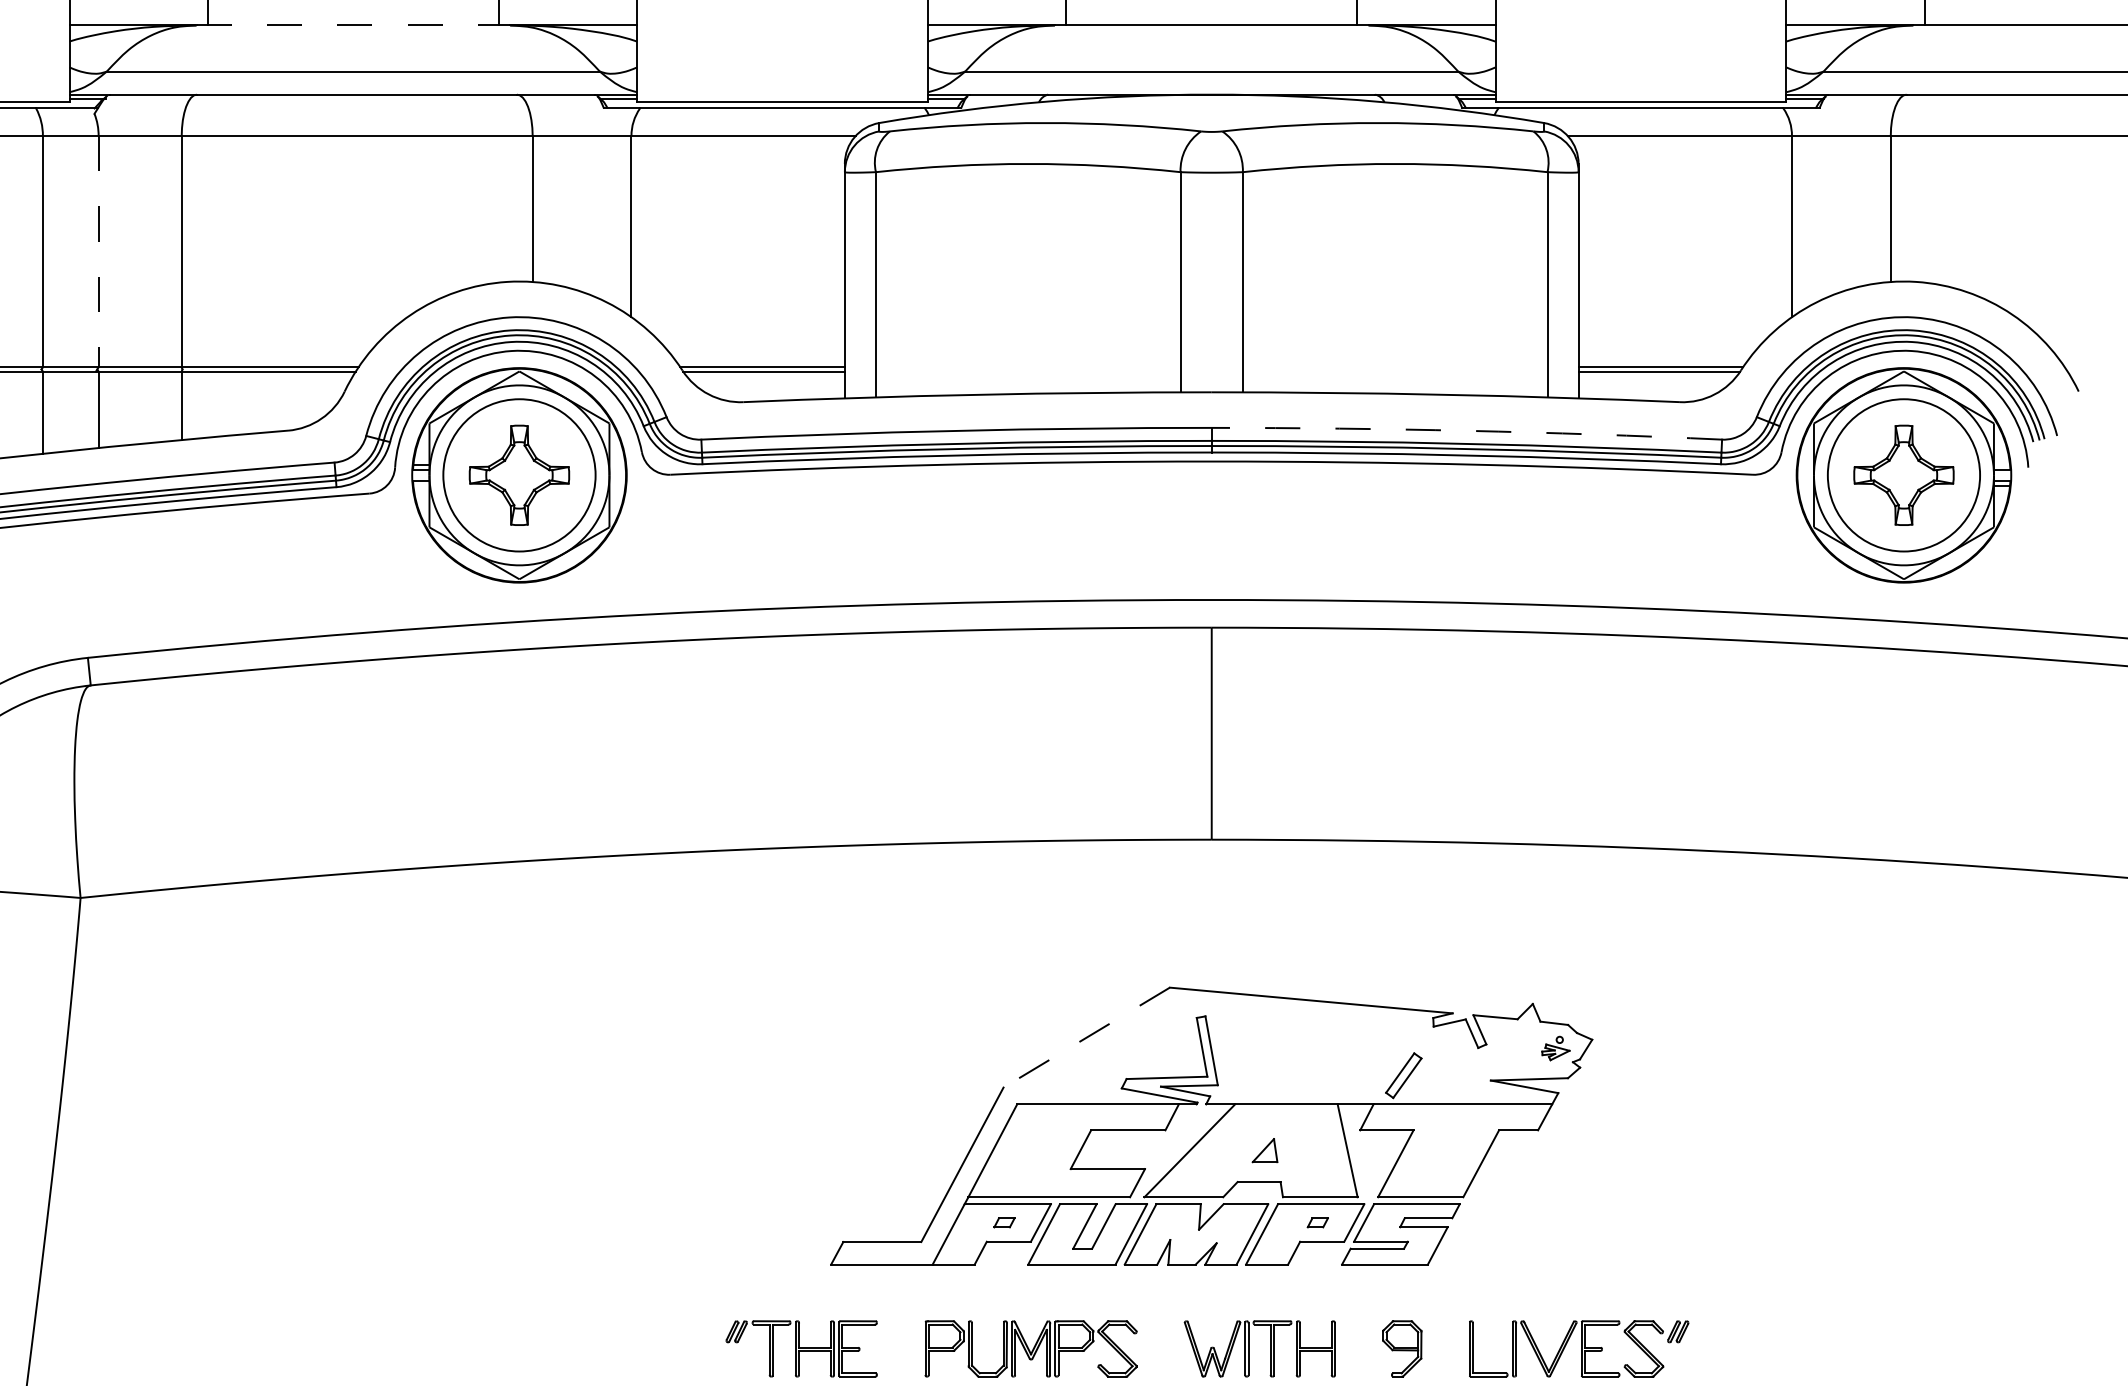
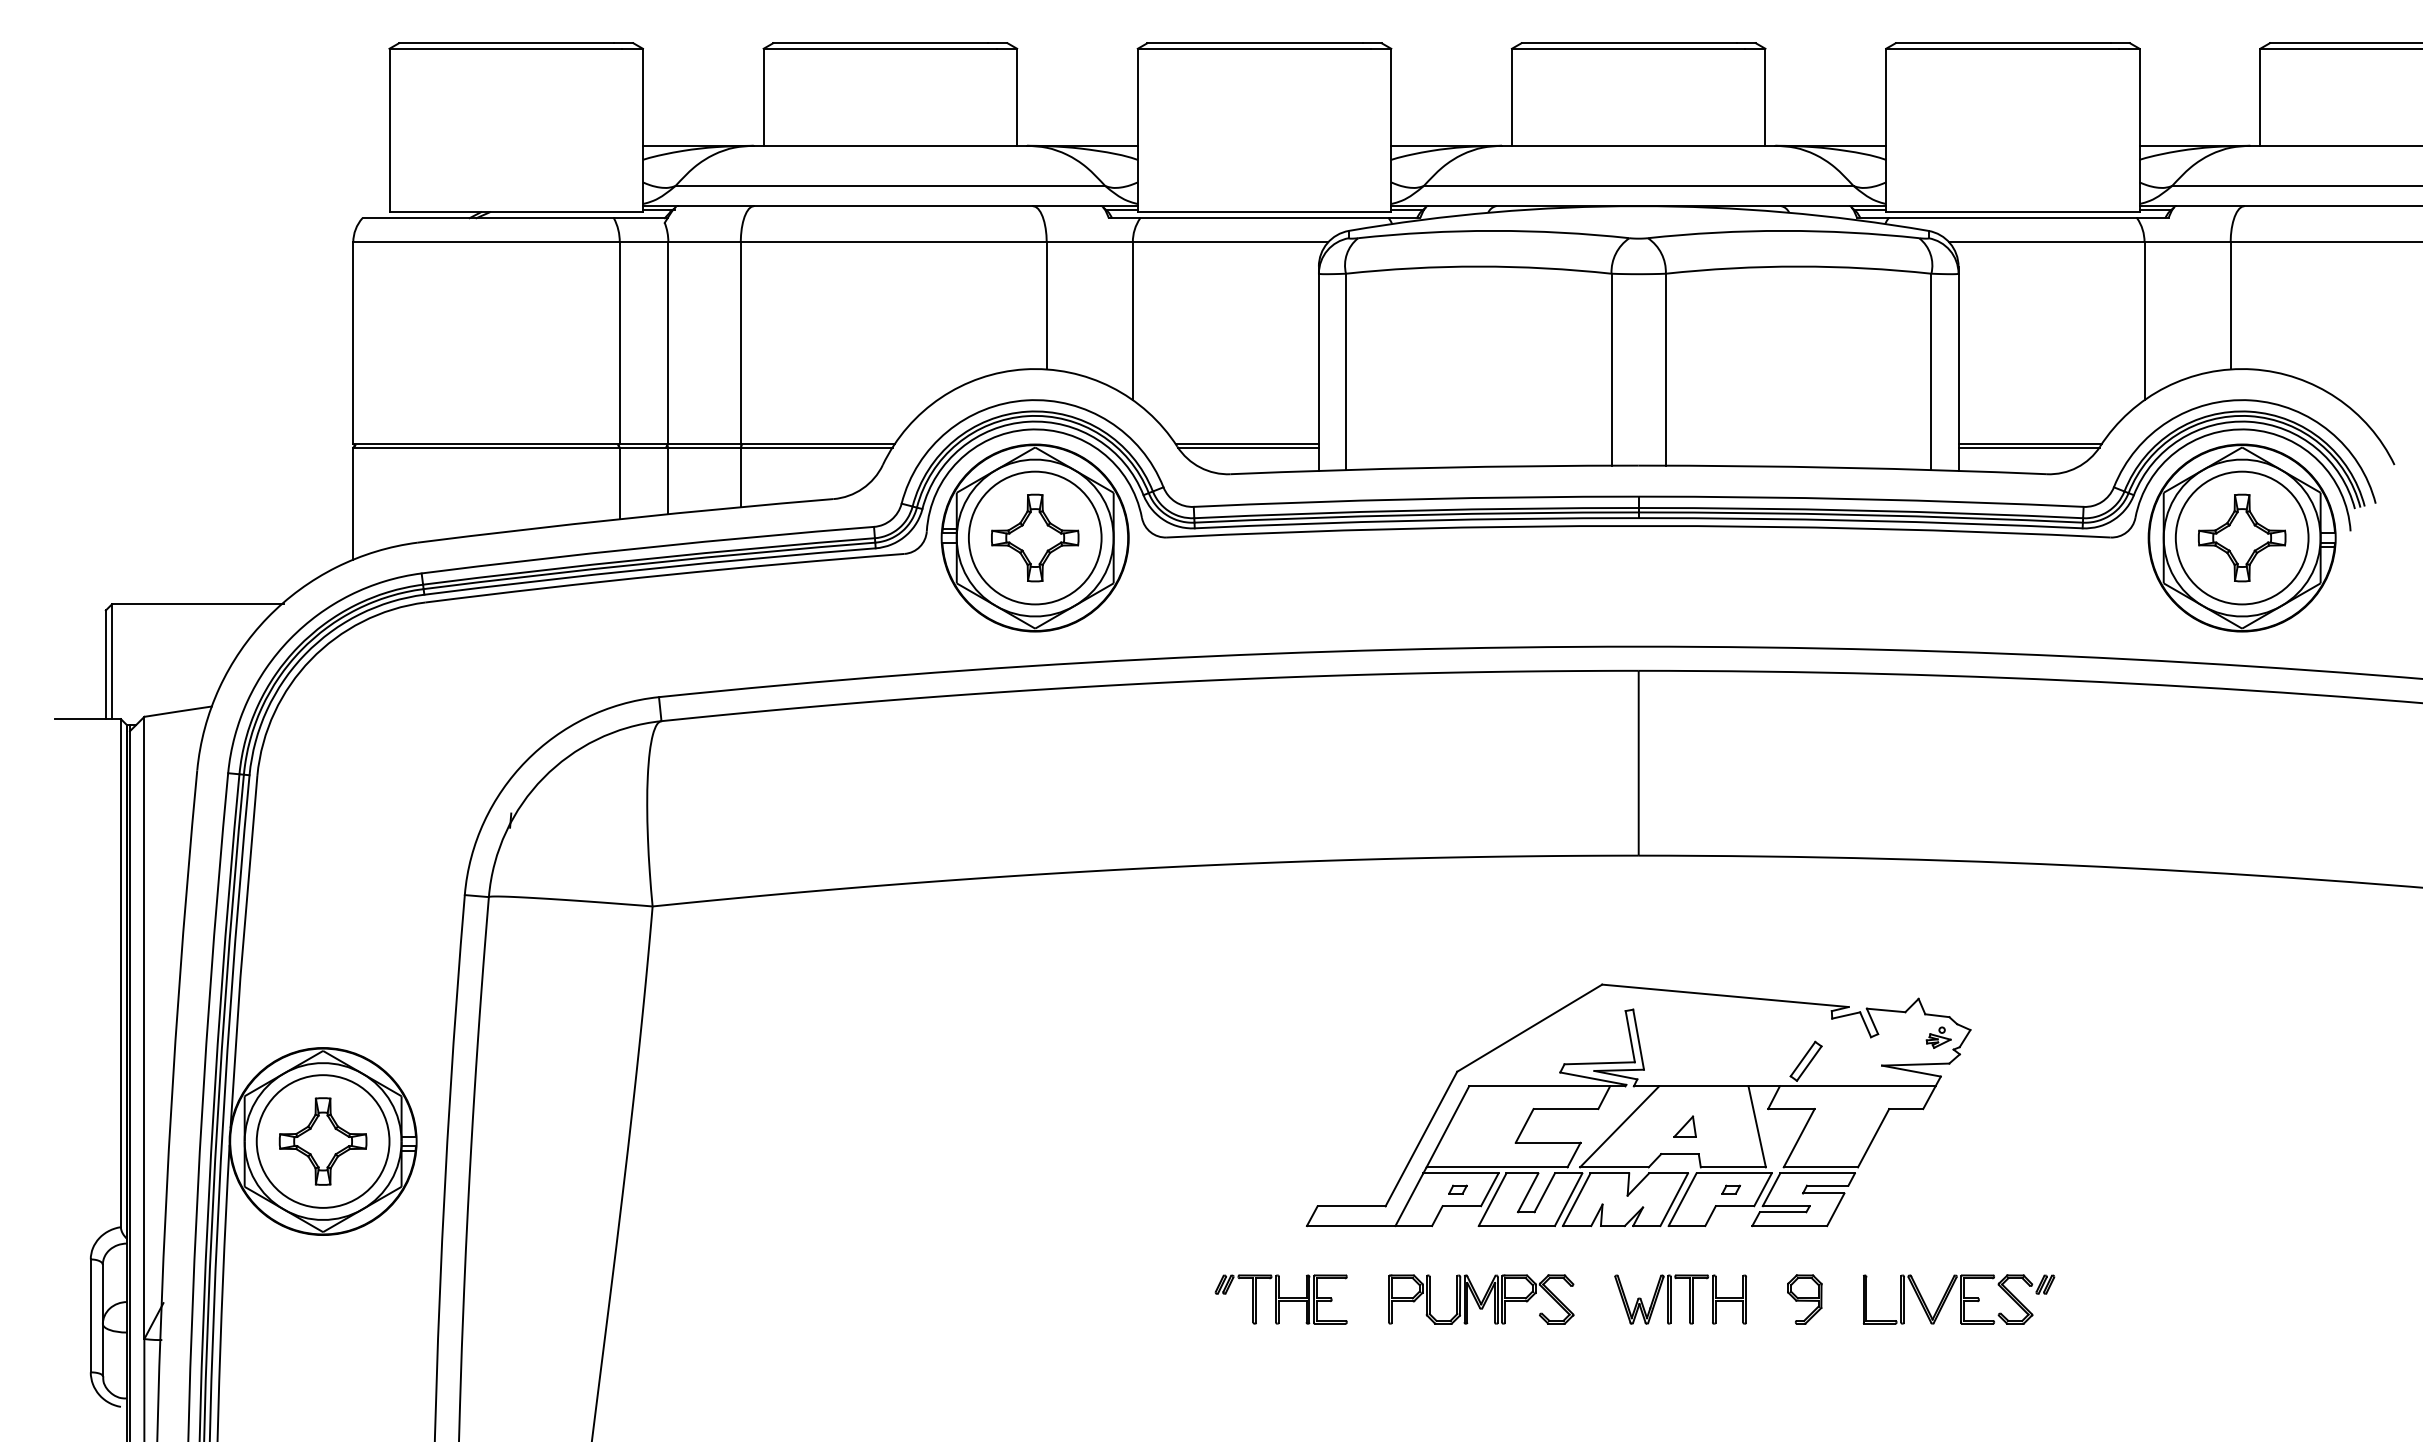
line: (353, 25) -> (890, 145), dashed -> solid
line: (98, 252) -> (668, 343), dashed -> solid
arc: (1467, 431) -> (1861, 499), dashed -> solid
line: (1086, 1037) -> (1529, 1028), dashed -> solid

